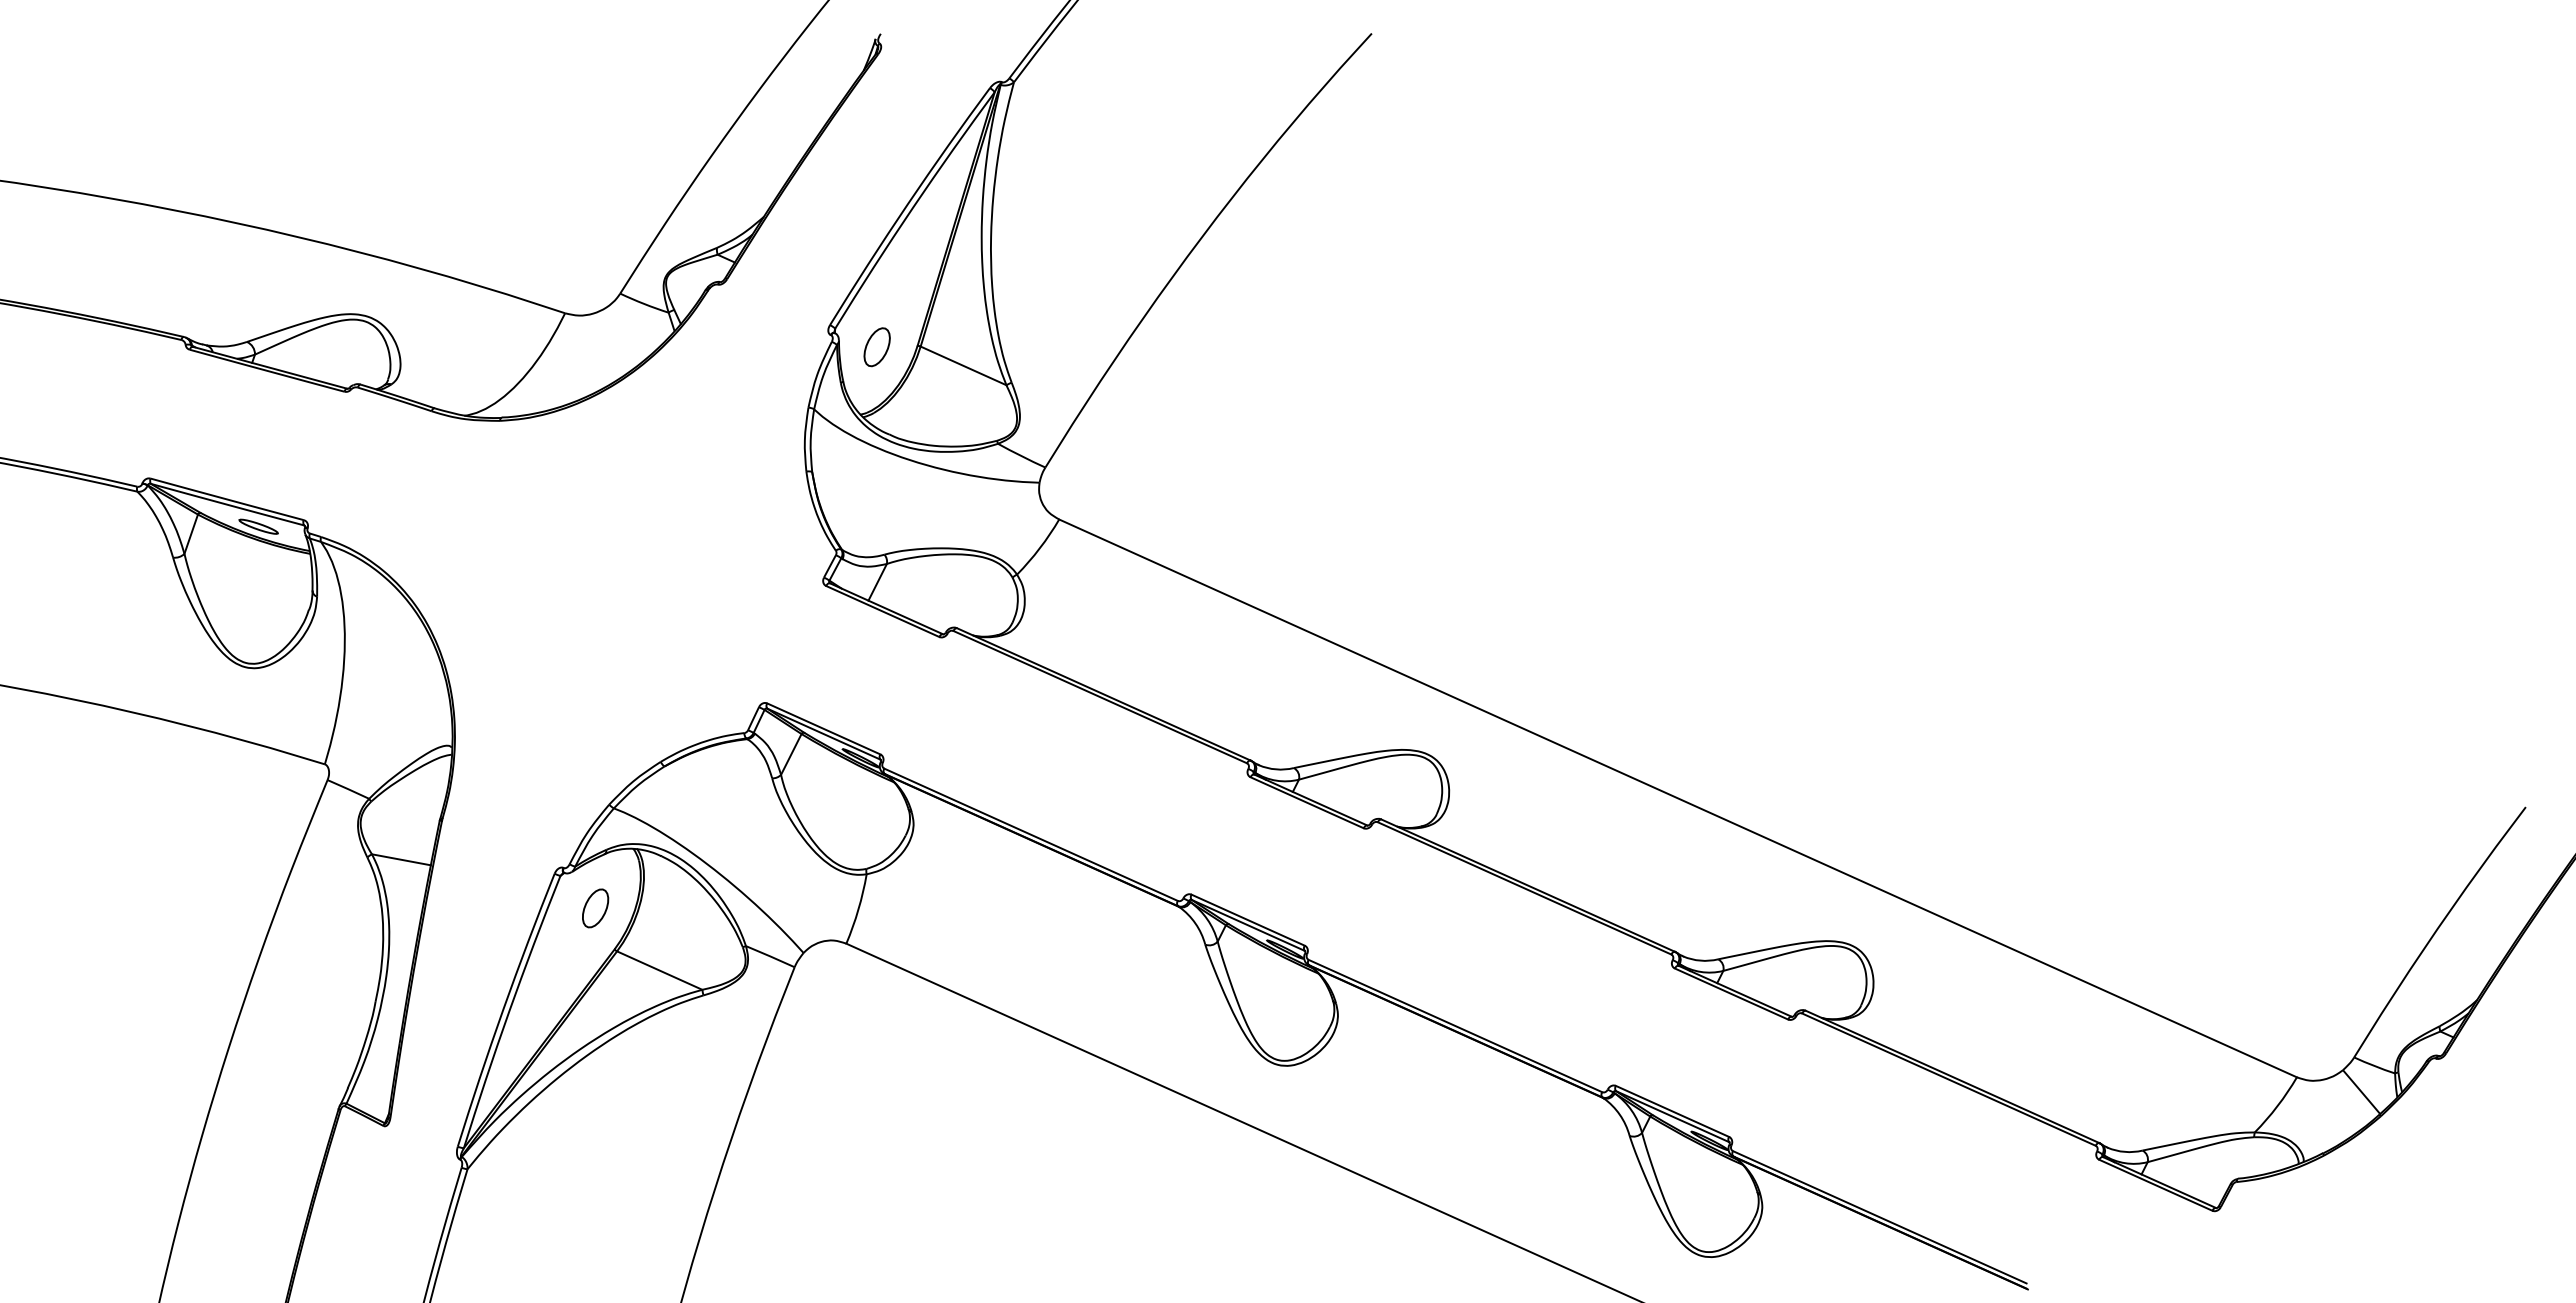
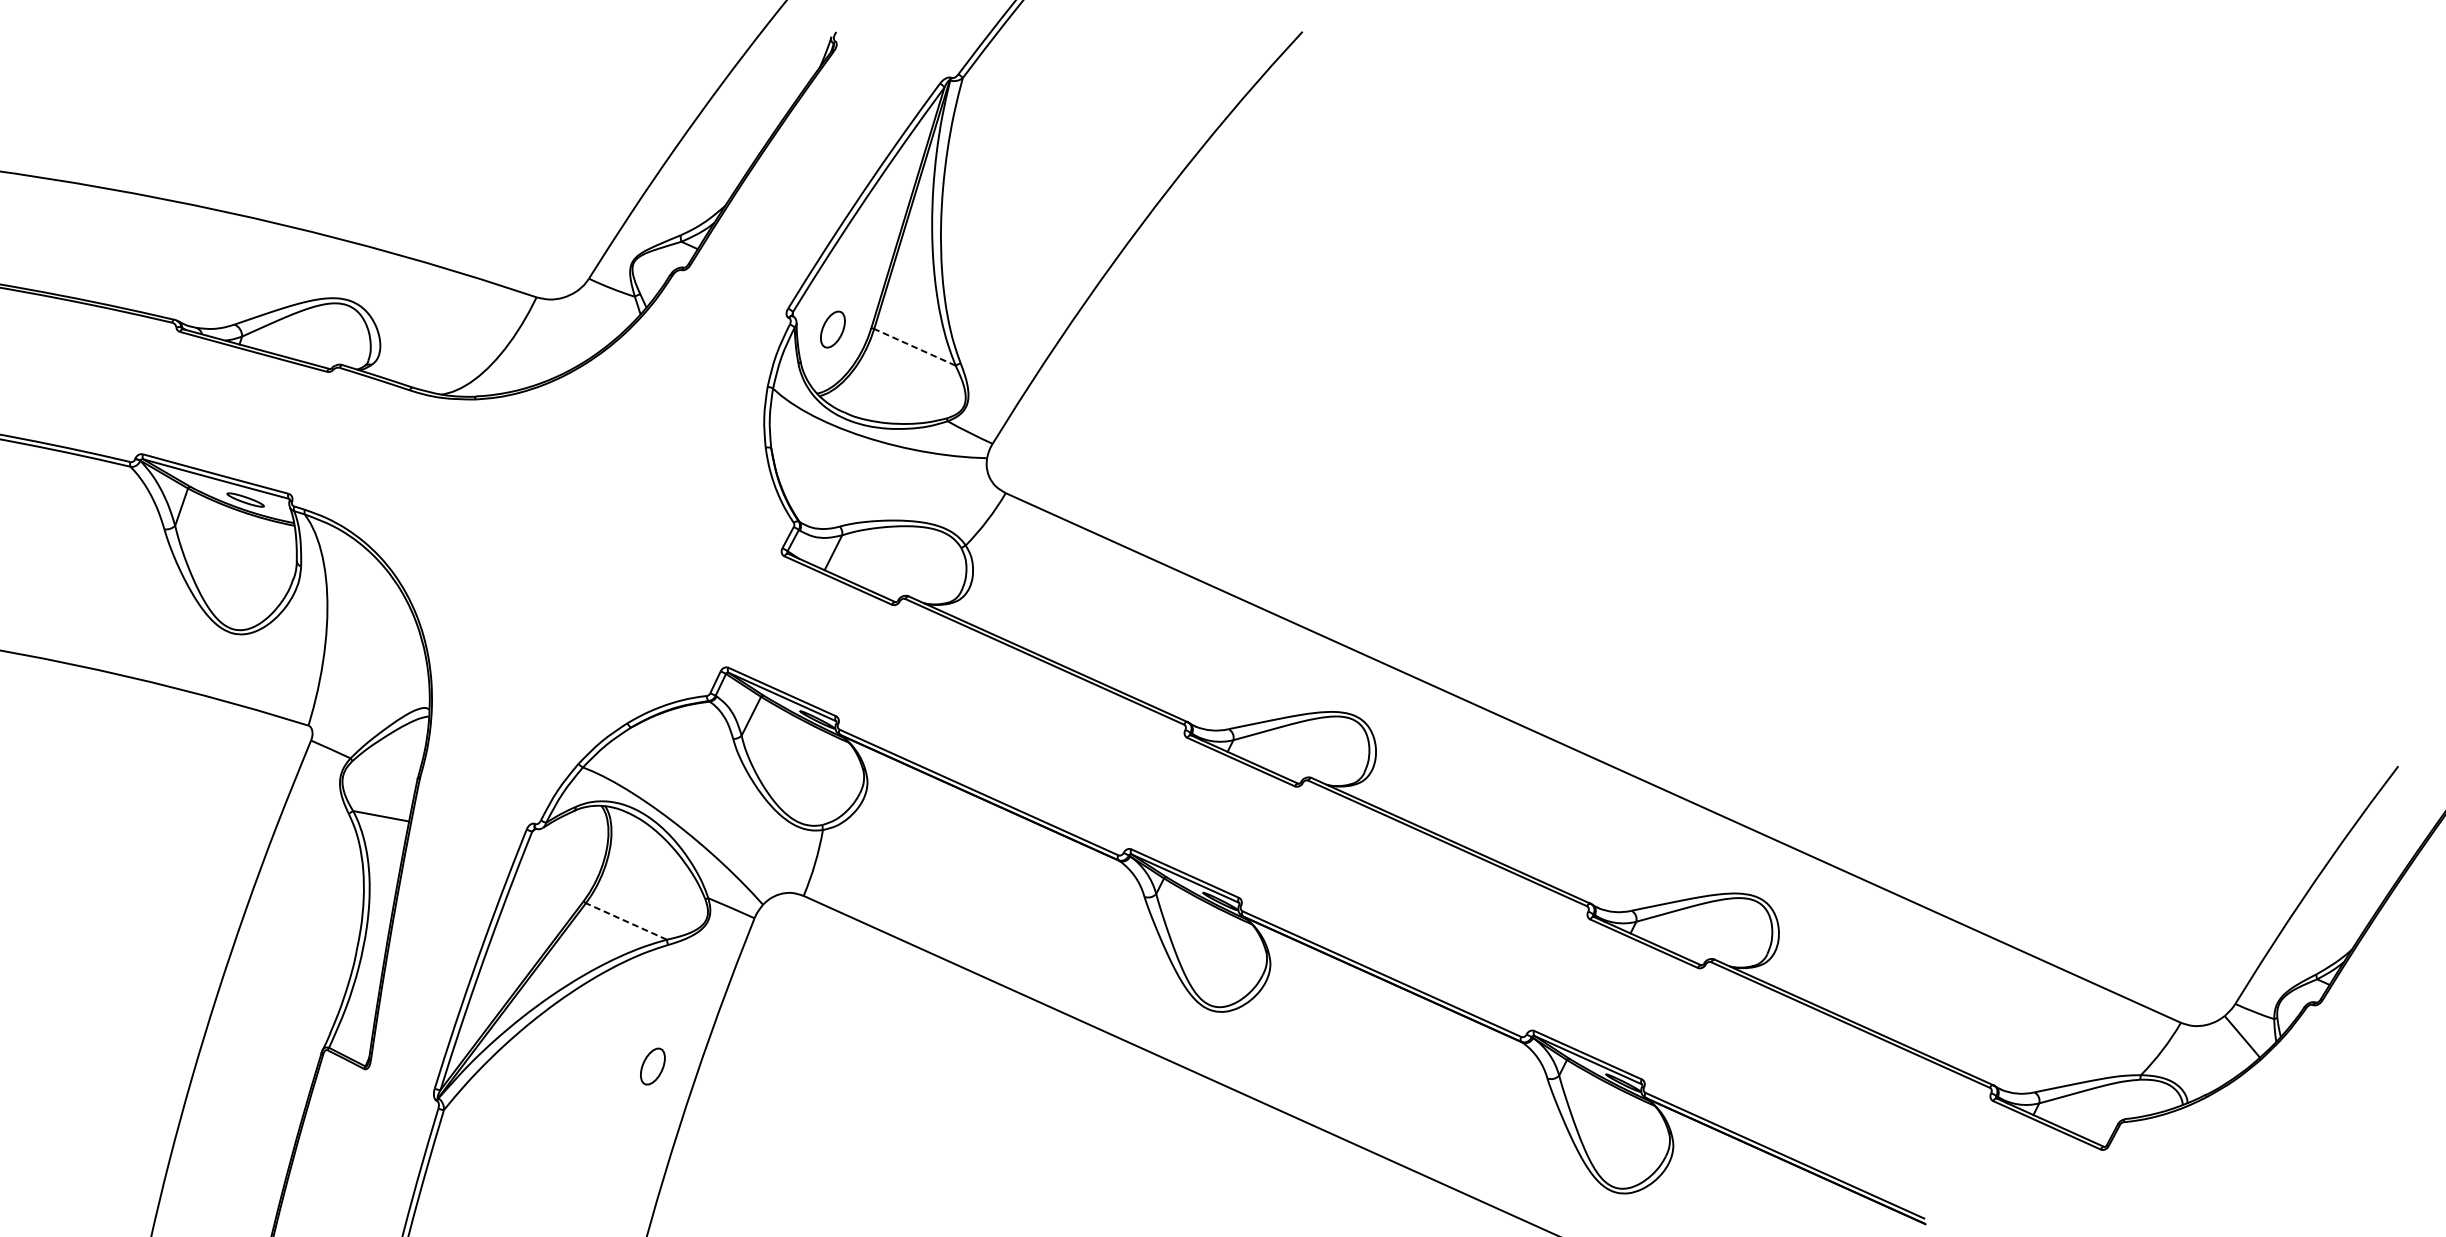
line: (963, 365) -> (914, 346), solid -> dashed
part: (595, 908) -> (652, 1066), moved
line: (659, 970) -> (626, 921), solid -> dashed

